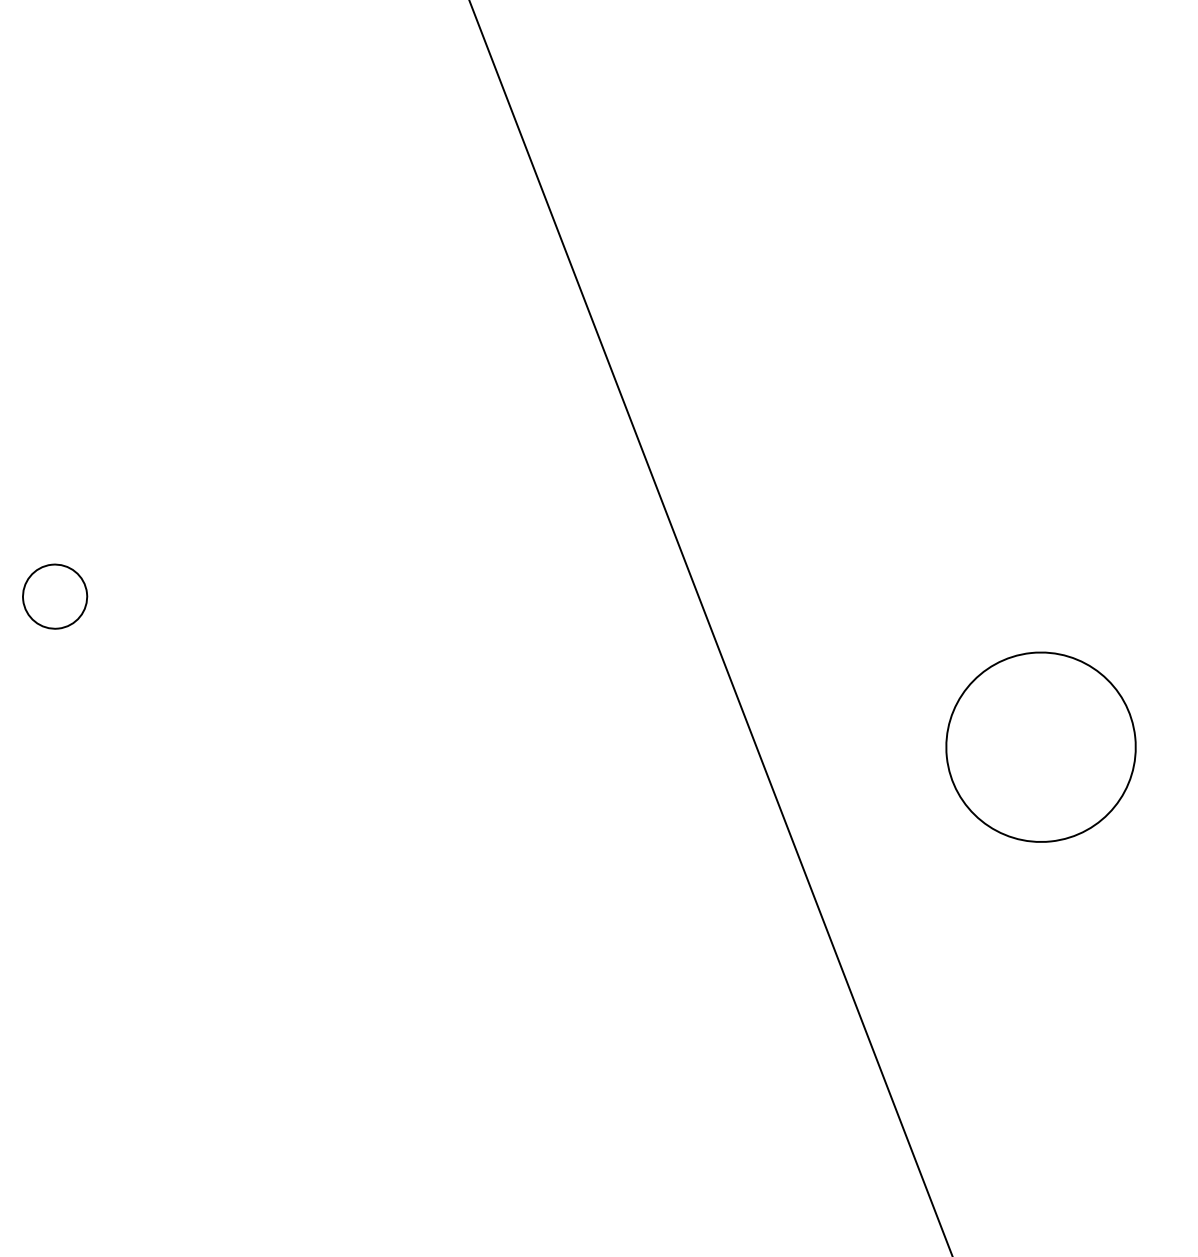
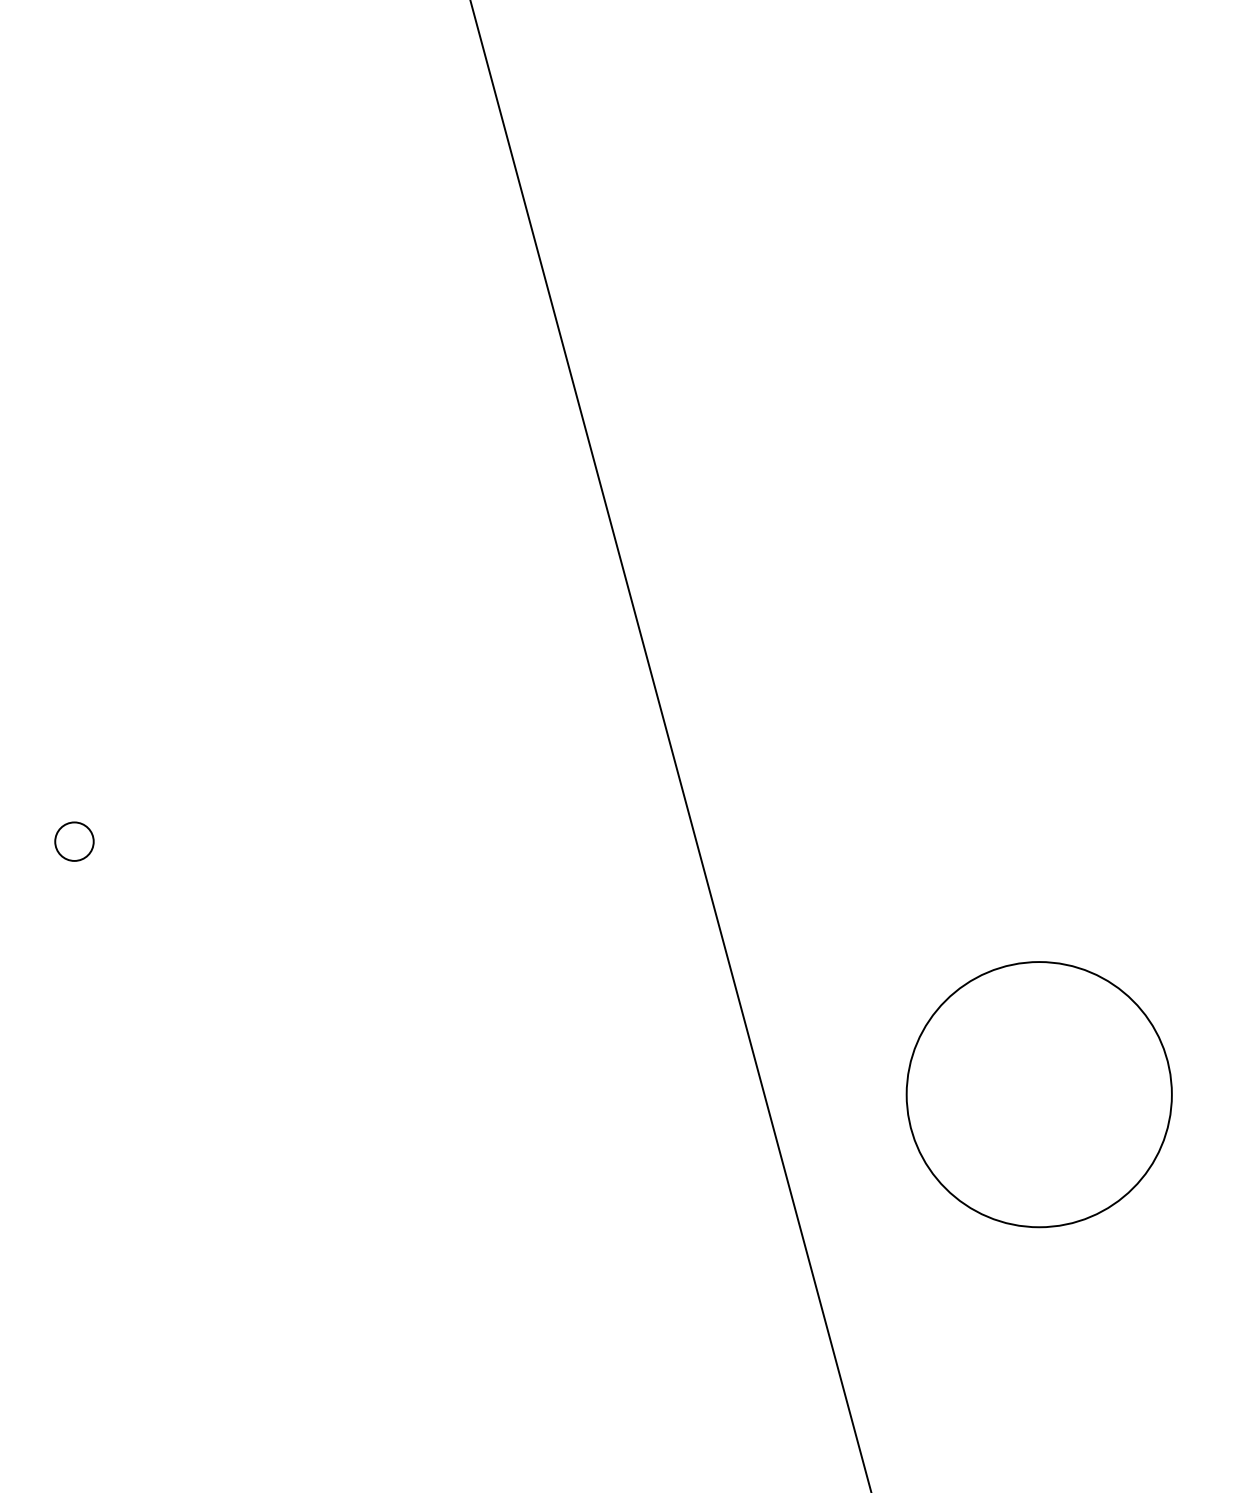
circle: (55, 596) -> (74, 841), size x0.6
circle: (1041, 747) -> (1039, 1094), size x1.4

